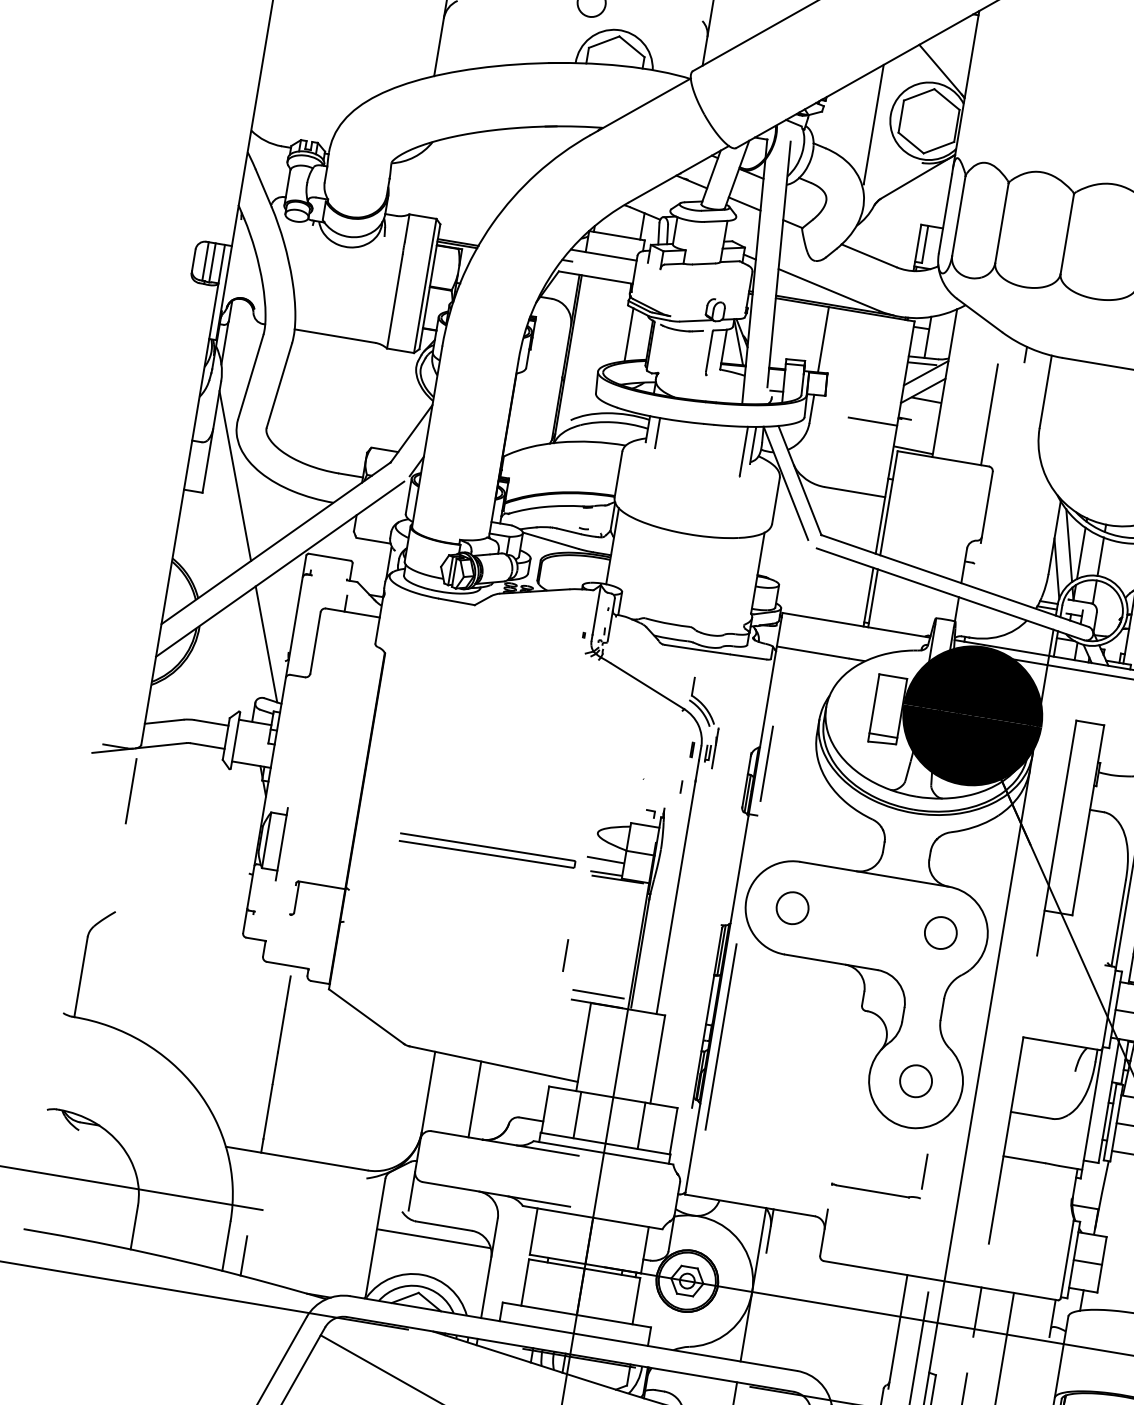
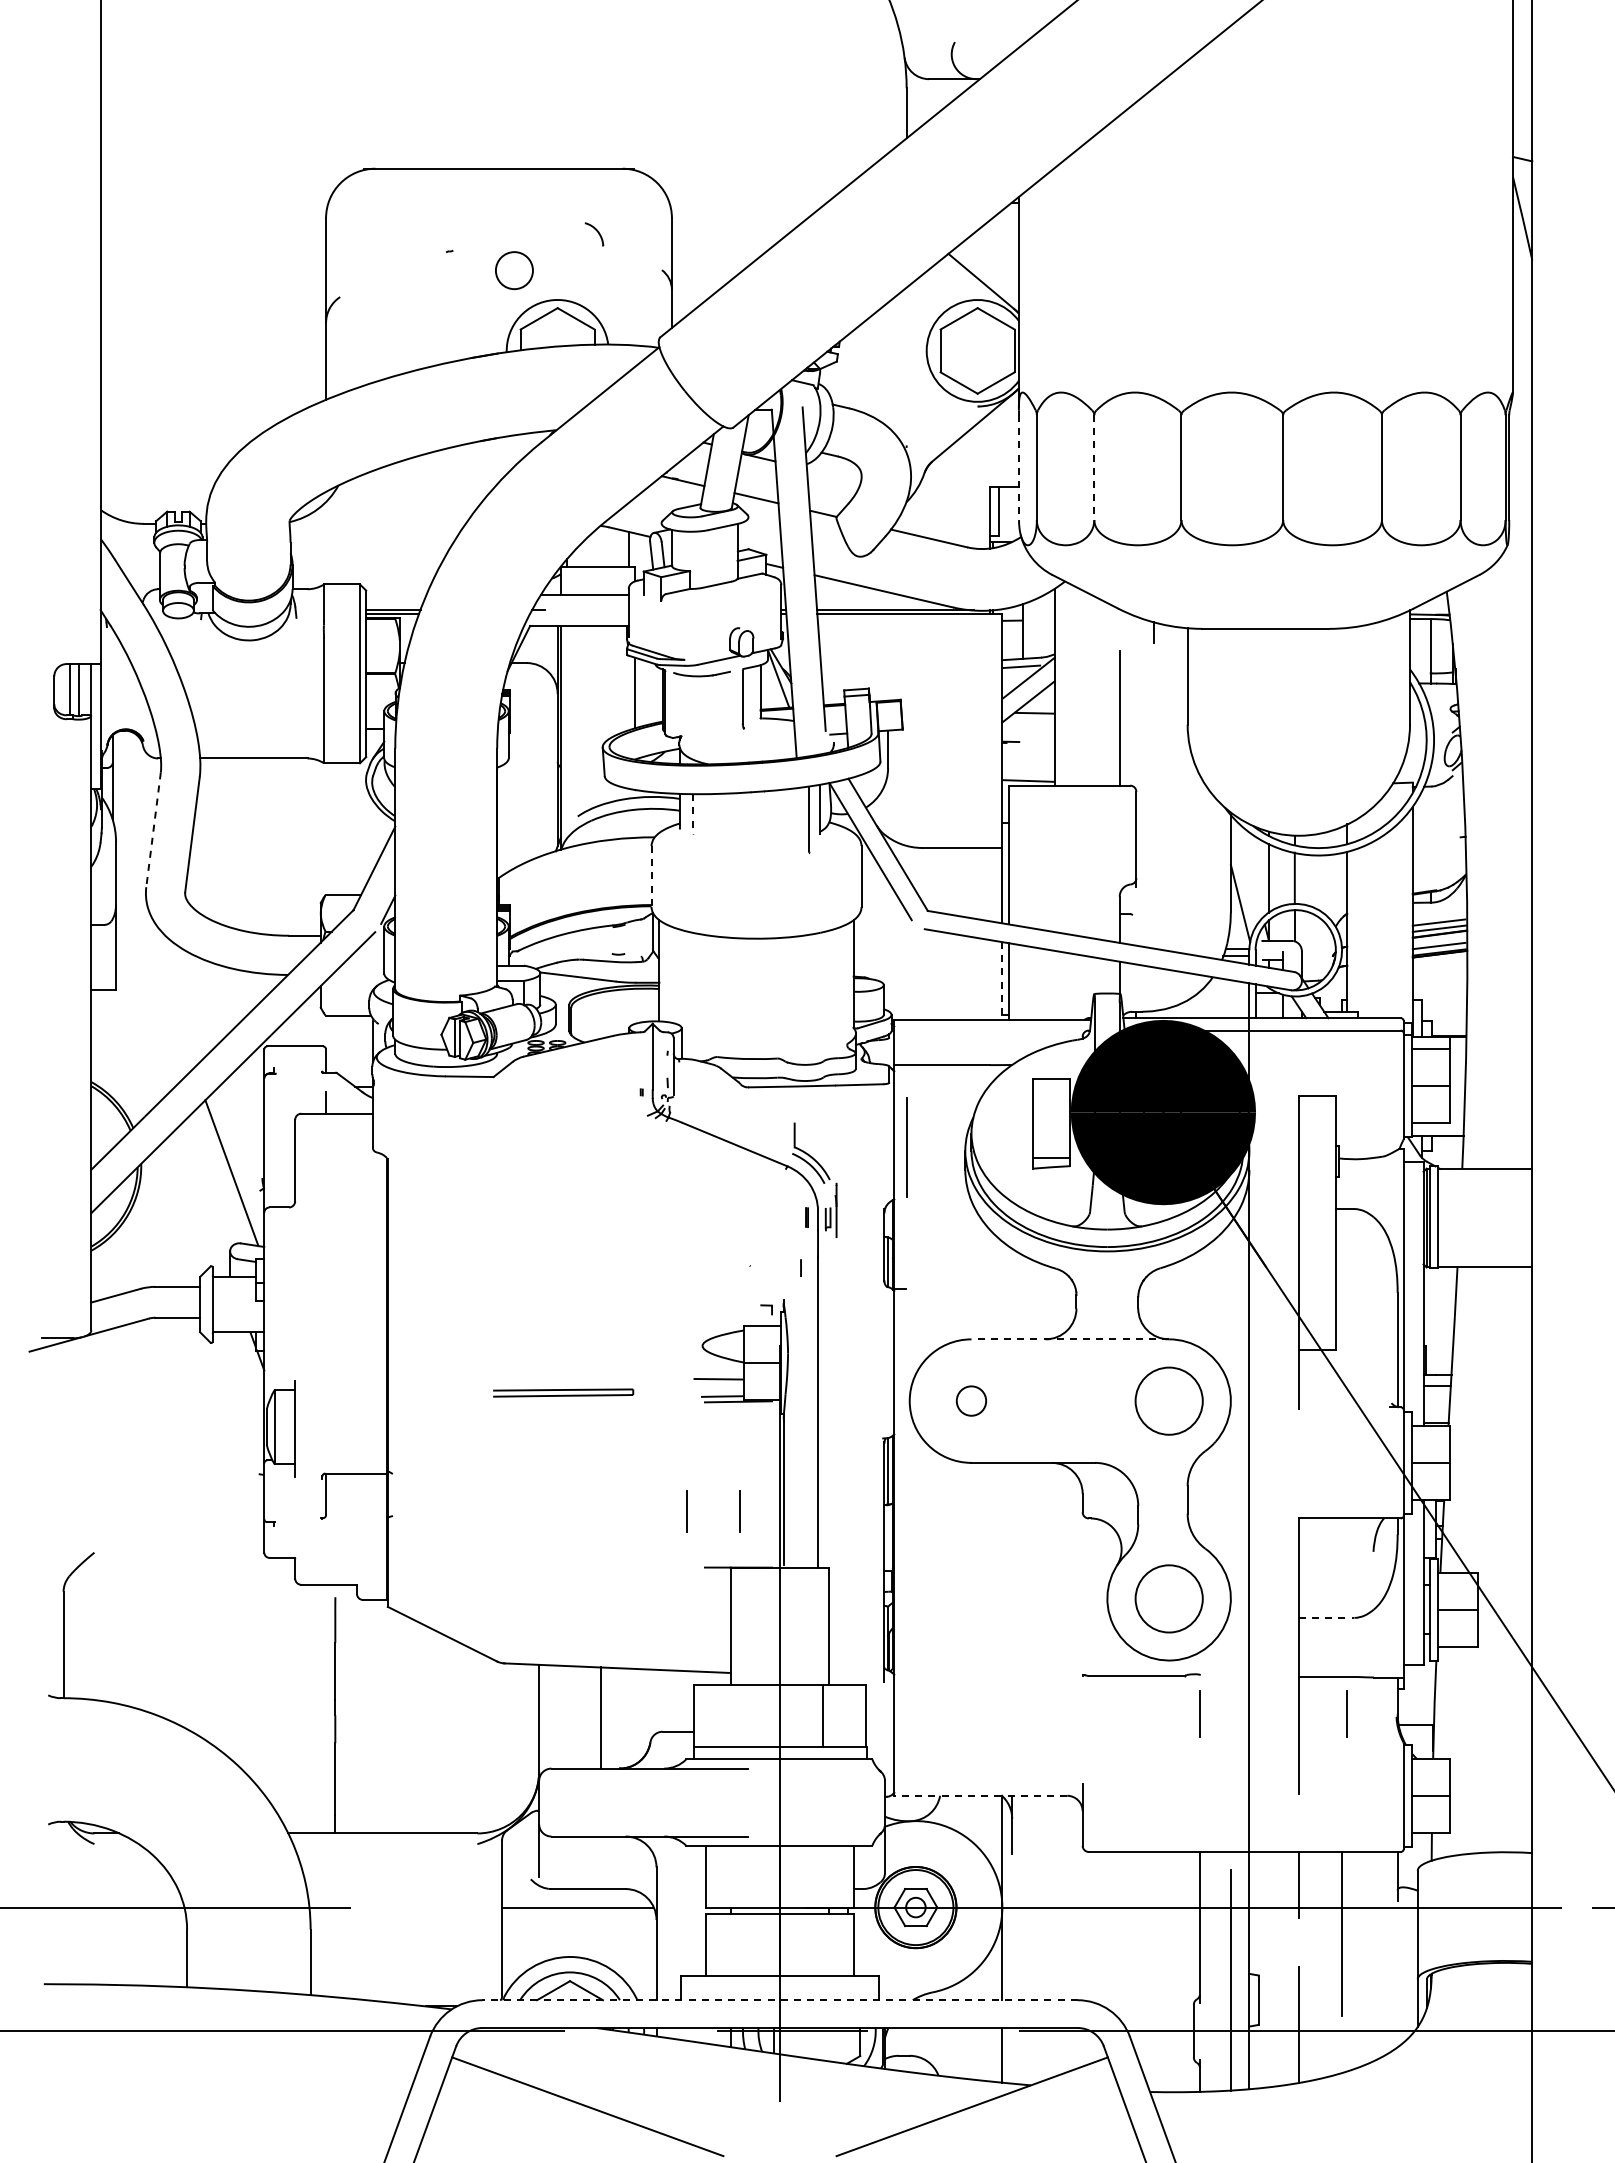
line: (873, 124) -> (906, 366), removed
line: (945, 214) -> (1019, 468), solid -> dashed
line: (1001, 224) -> (1094, 468), solid -> dashed
line: (823, 339) -> (888, 656), removed
line: (250, 376) -> (153, 829), solid -> dashed
line: (872, 421) -> (969, 752), removed
line: (657, 433) -> (693, 814), solid -> dashed
line: (234, 475) -> (154, 961), removed
line: (618, 475) -> (651, 877), solid -> dashed
line: (1069, 545) -> (1251, 870), removed
line: (868, 597) -> (1002, 981), solid -> dashed
line: (766, 763) -> (906, 1147), moved
line: (131, 790) -> (88, 1392), removed
part: (487, 850) -> (563, 1392), size x0.6
line: (874, 874) -> (1070, 1339), solid -> dashed
circle: (792, 907) -> (971, 1400), size x0.7
circle: (940, 932) -> (1168, 1400), size x1.6
line: (604, 961) -> (739, 1511), added
line: (598, 994) -> (738, 1554), removed
line: (720, 1036) -> (906, 1583), removed
circle: (915, 1081) -> (1168, 1598), size x1.6
line: (577, 1114) -> (737, 1715), removed
line: (1031, 1115) -> (1326, 1617), solid -> dashed
line: (1034, 1189) -> (1346, 1713), added
part: (876, 1191) -> (1141, 1675), moved
line: (749, 1205) -> (980, 1795), solid -> dashed
line: (244, 1255) -> (335, 1970), removed
line: (574, 1333) -> (780, 2000), solid -> dashed

